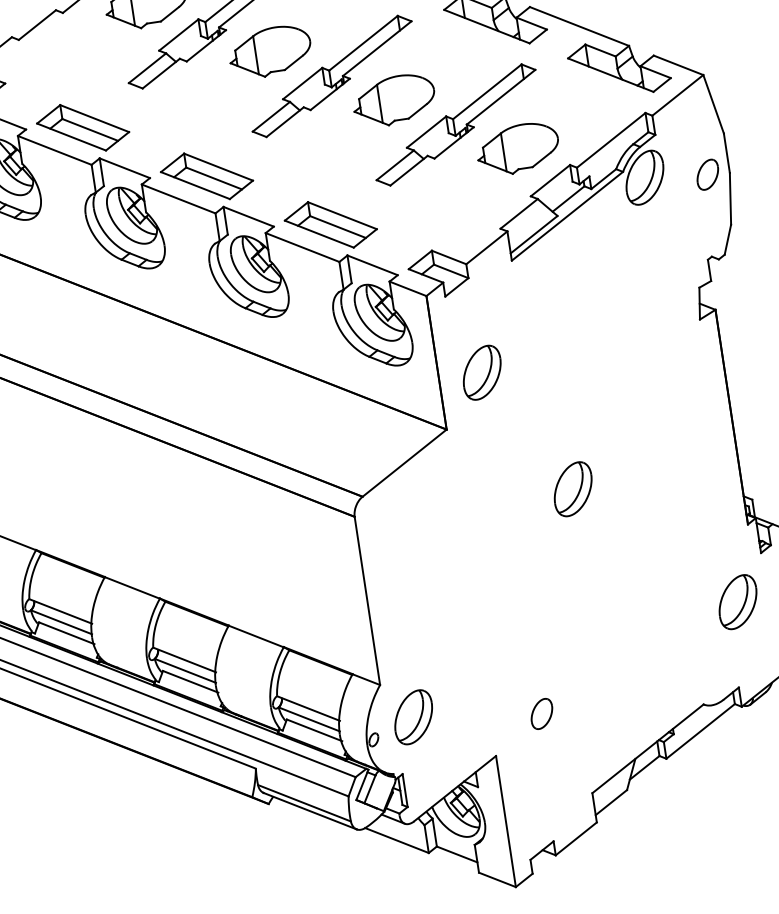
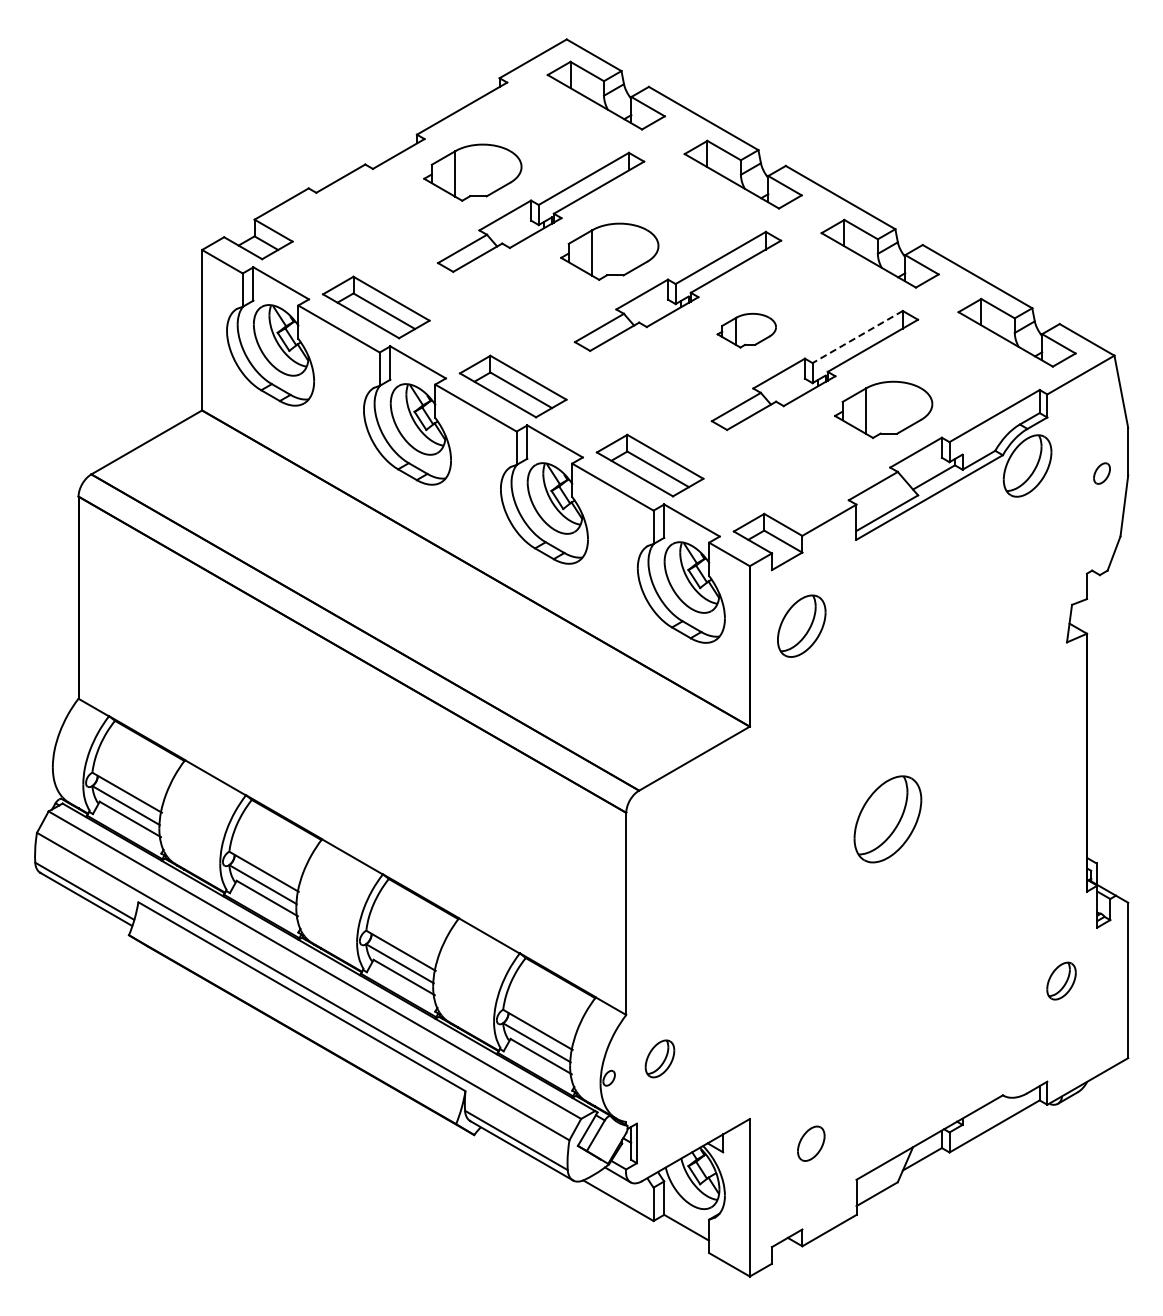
line: (487, 92) -> (857, 337), solid -> dashed
part: (394, 100) -> (746, 330), size x0.6
part: (707, 174) -> (1101, 473), size x0.6
part: (481, 372) -> (801, 625), moved
part: (572, 488) -> (887, 818), size x1.4
part: (737, 601) -> (1061, 980), size x0.6
part: (542, 713) -> (811, 1143), moved
part: (413, 717) -> (659, 1058), size x0.6

